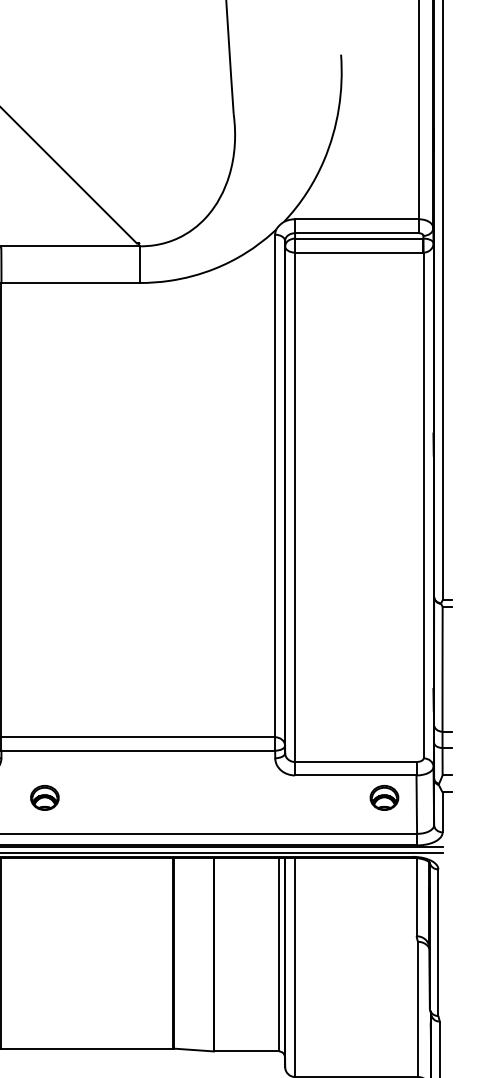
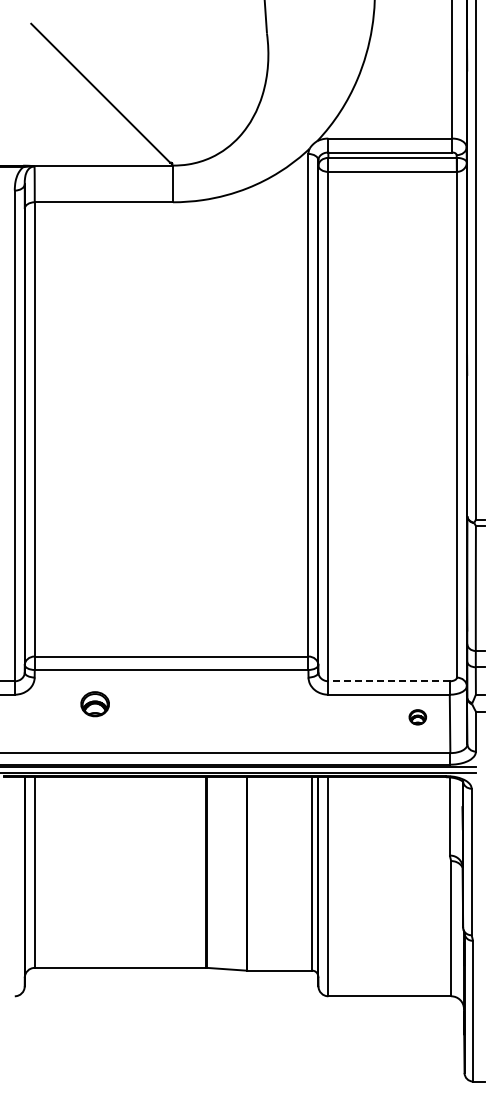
line: (356, 762) -> (389, 681), solid -> dashed
part: (44, 798) -> (94, 704), moved
part: (384, 798) -> (417, 717), size x0.6

